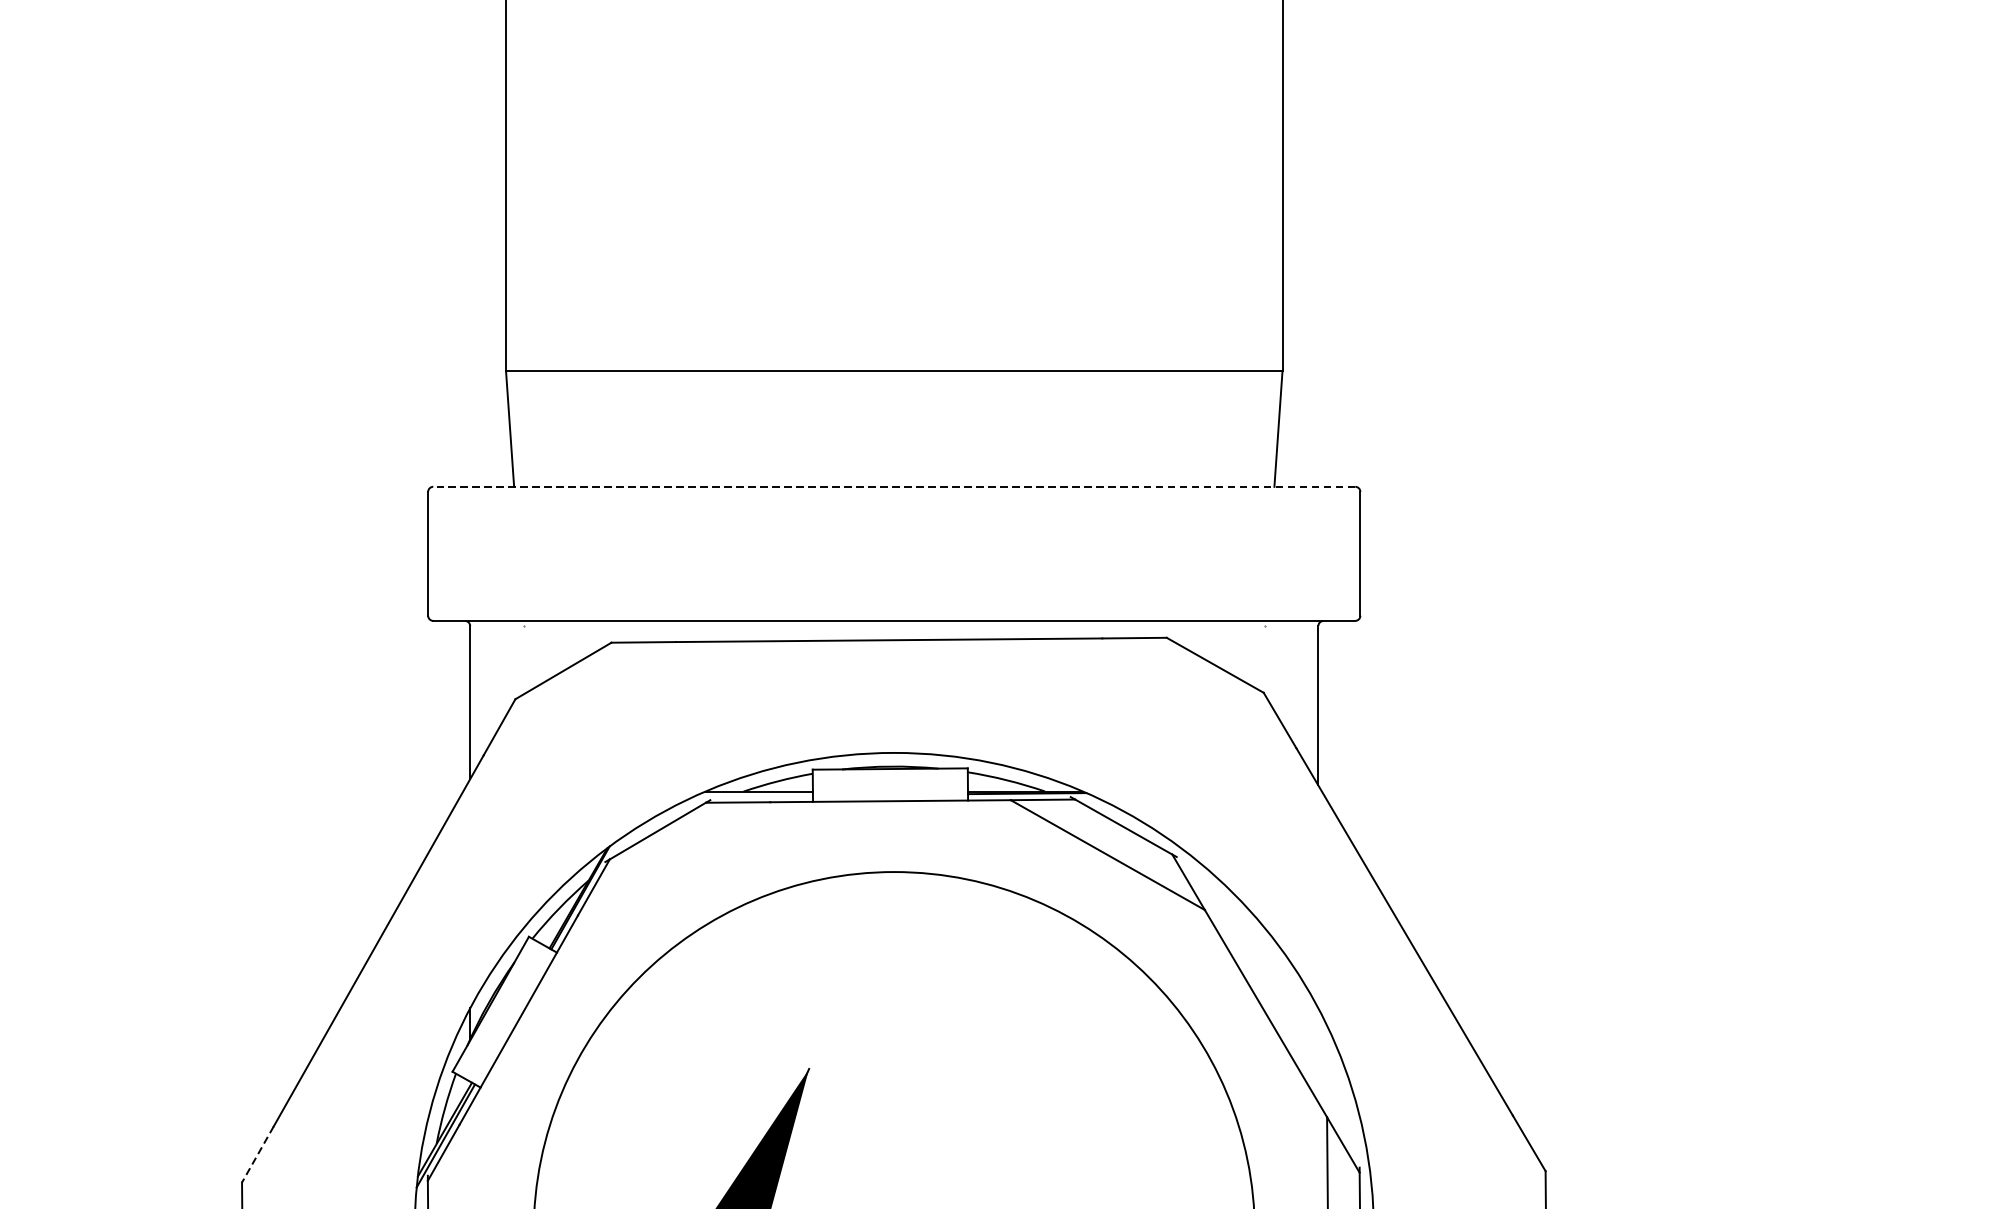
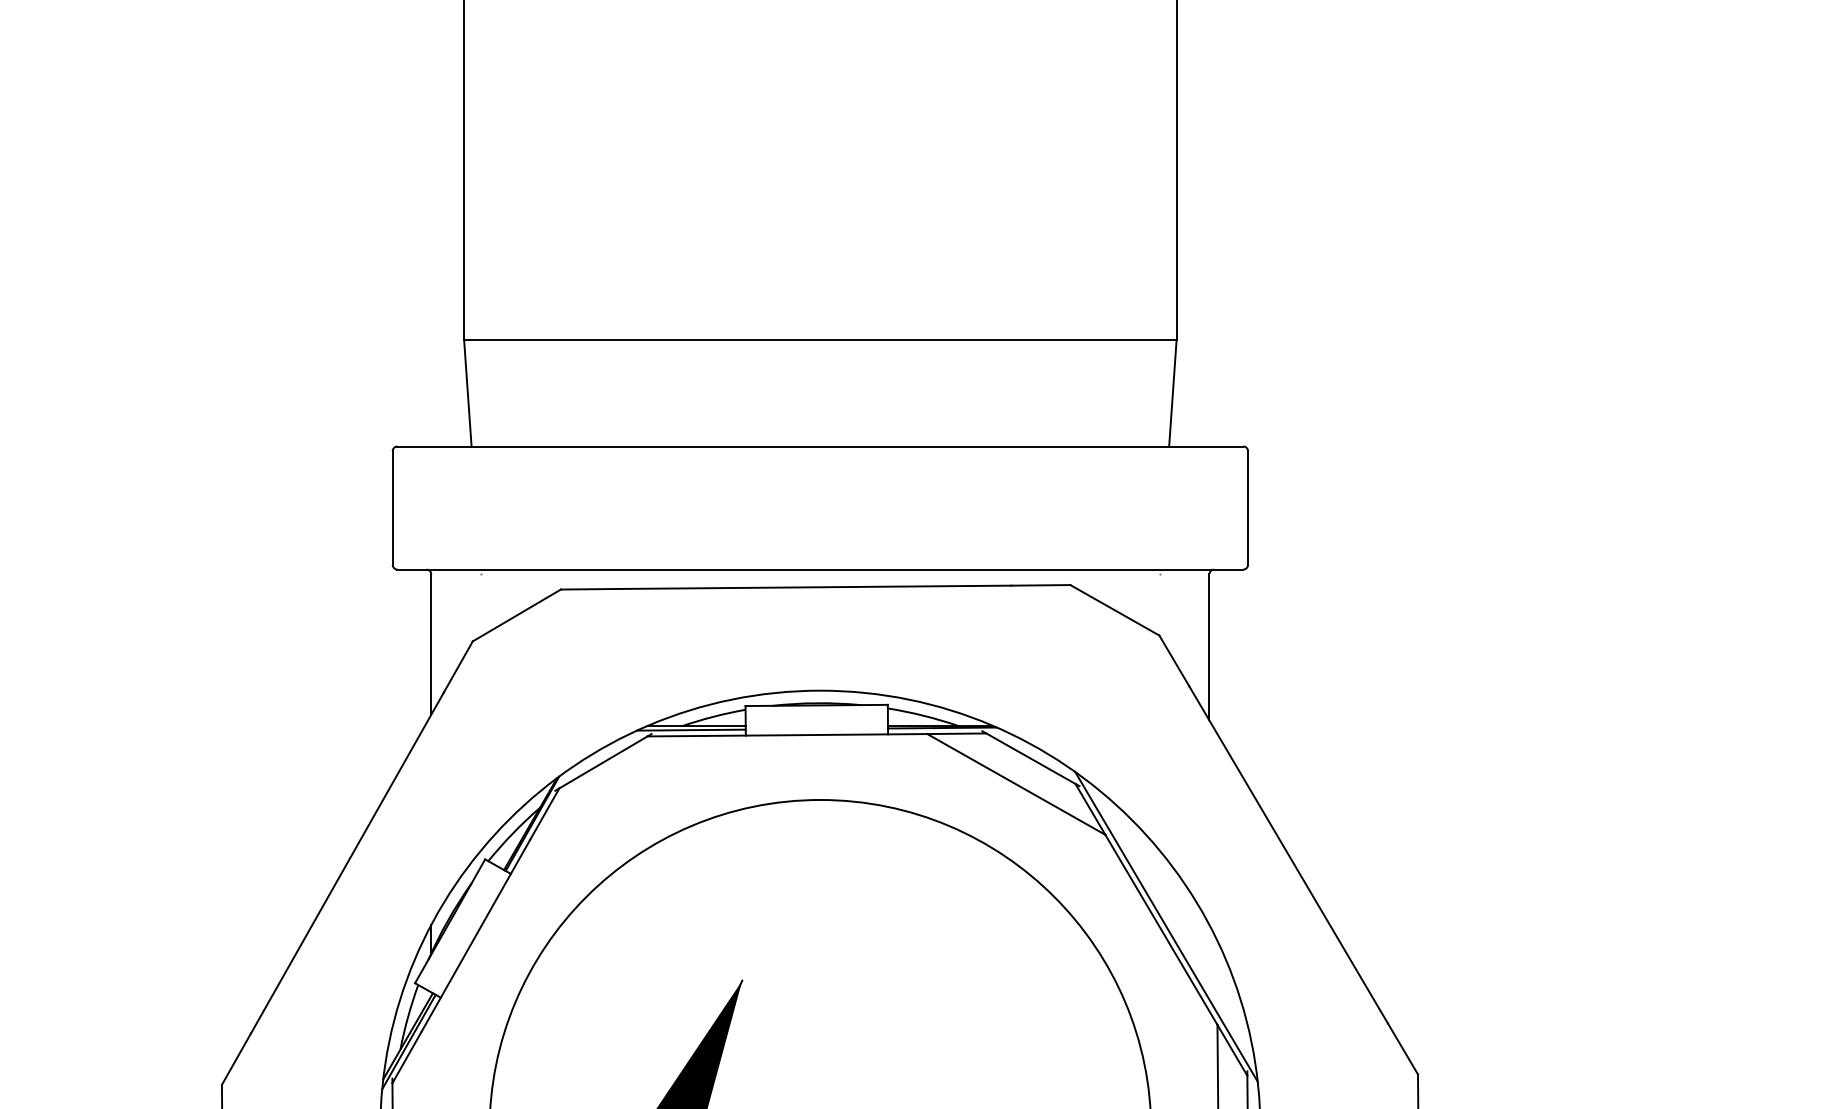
line: (894, 486) -> (820, 446), dashed -> solid
line: (753, 795) -> (691, 729), added
line: (1271, 1009) -> (1166, 926), added
line: (257, 1154) -> (236, 1059), dashed -> solid

